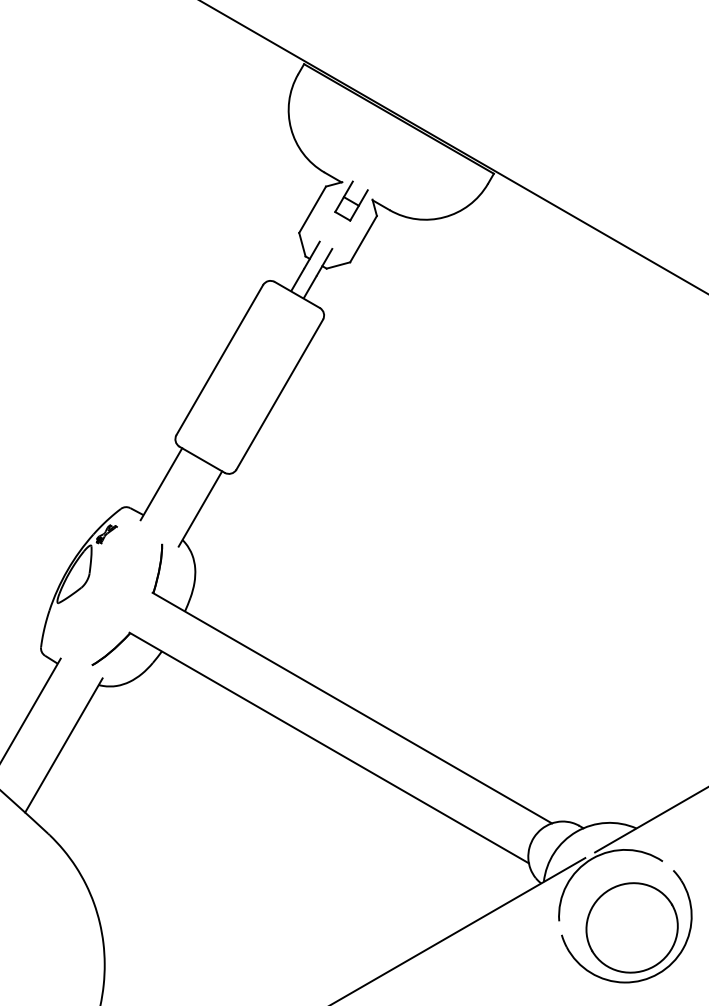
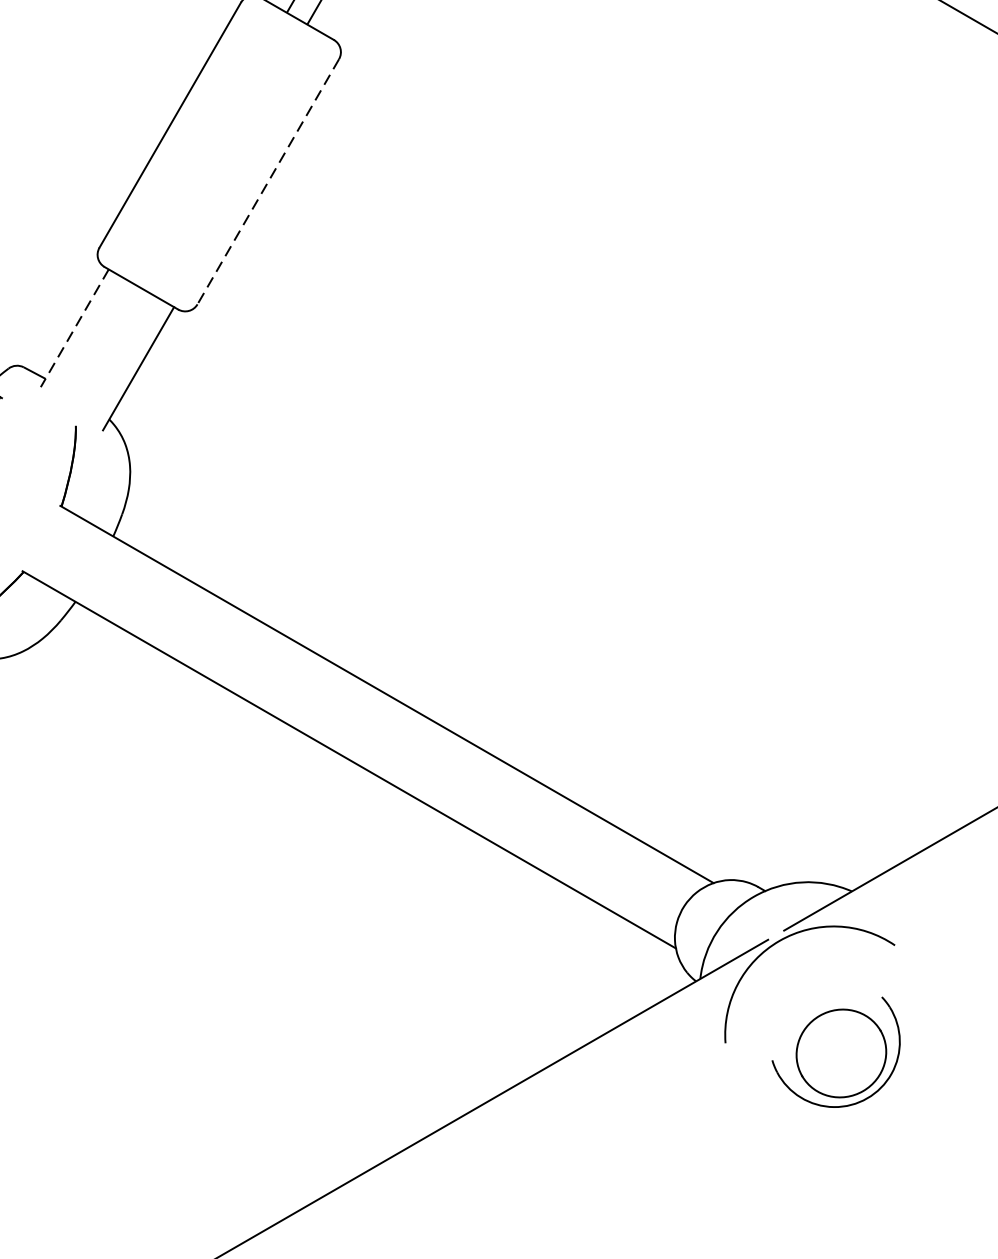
line: (279, 395) -> (267, 183), solid -> dashed
line: (161, 484) -> (74, 328), solid -> dashed
part: (626, 926) -> (835, 1051), size x0.6

